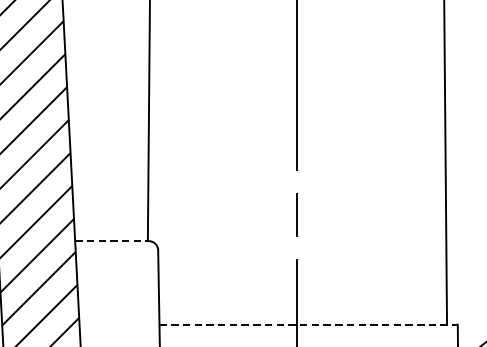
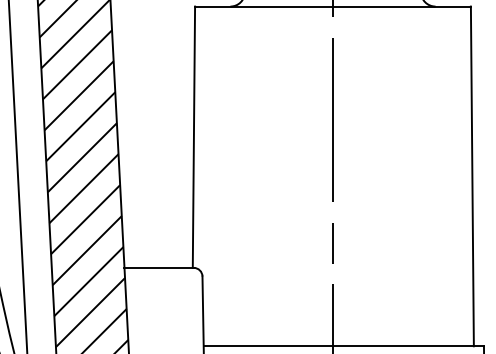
line: (112, 240) -> (159, 267), dashed -> solid
line: (309, 324) -> (344, 346), dashed -> solid

